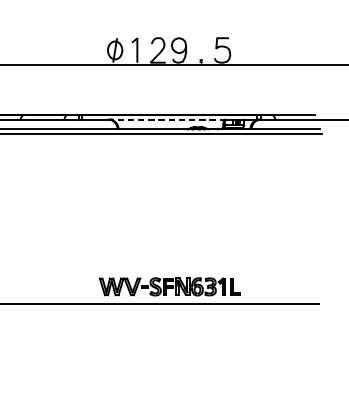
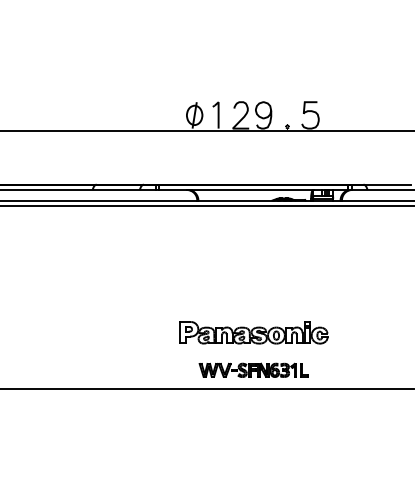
line: (168, 119) -> (252, 189), dashed -> solid
part: (169, 251) -> (253, 332), added
part: (169, 285) -> (253, 369), size x0.71

